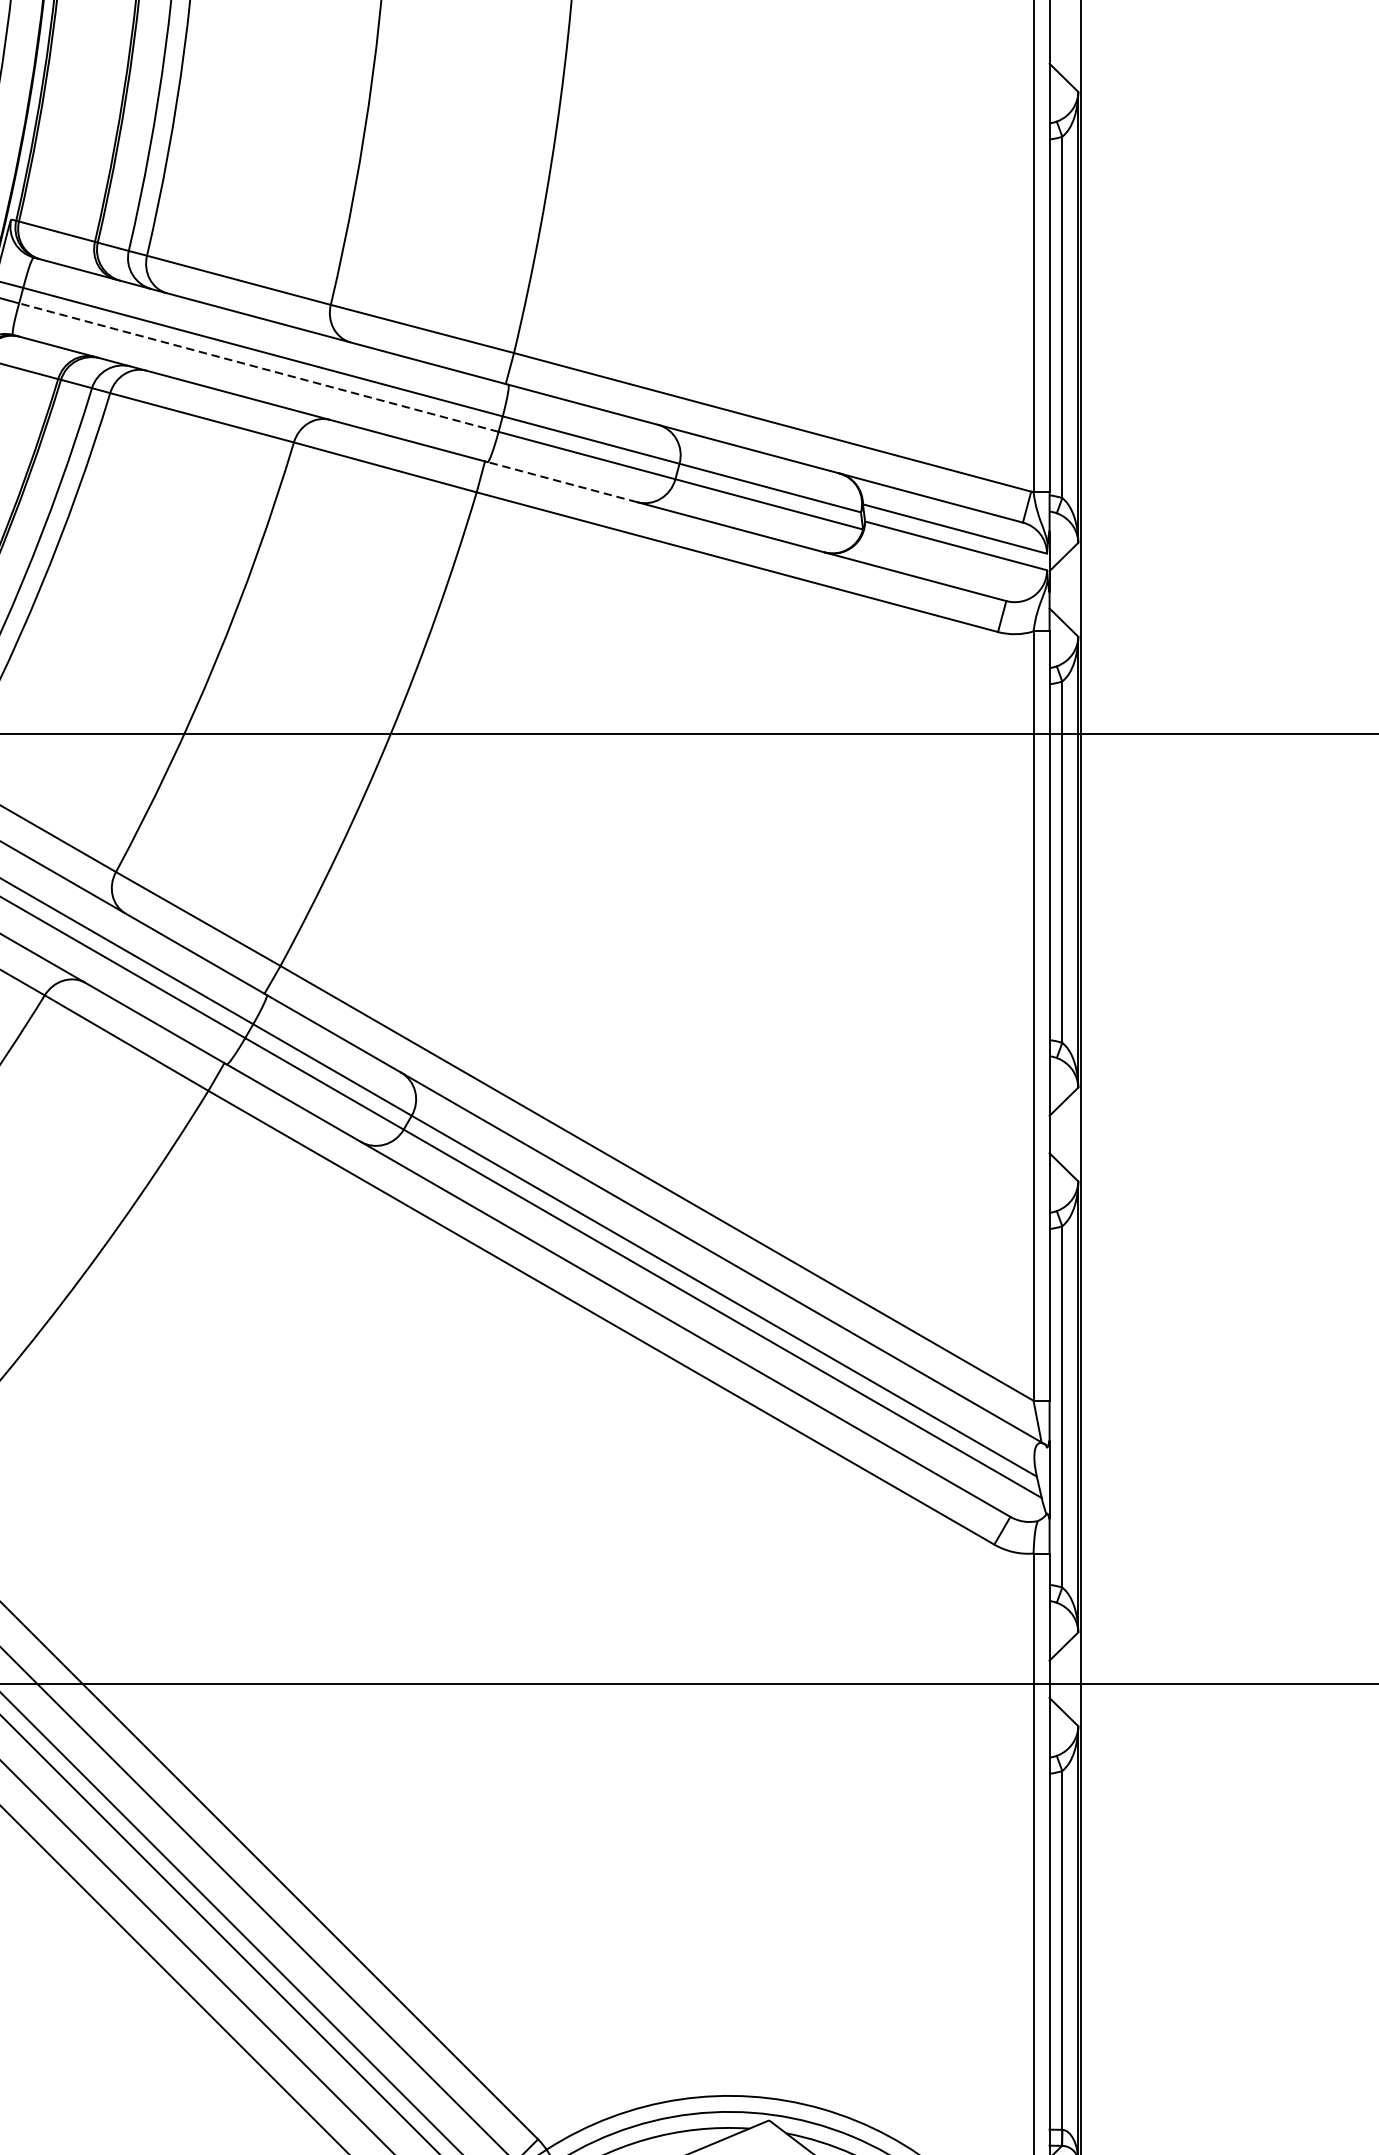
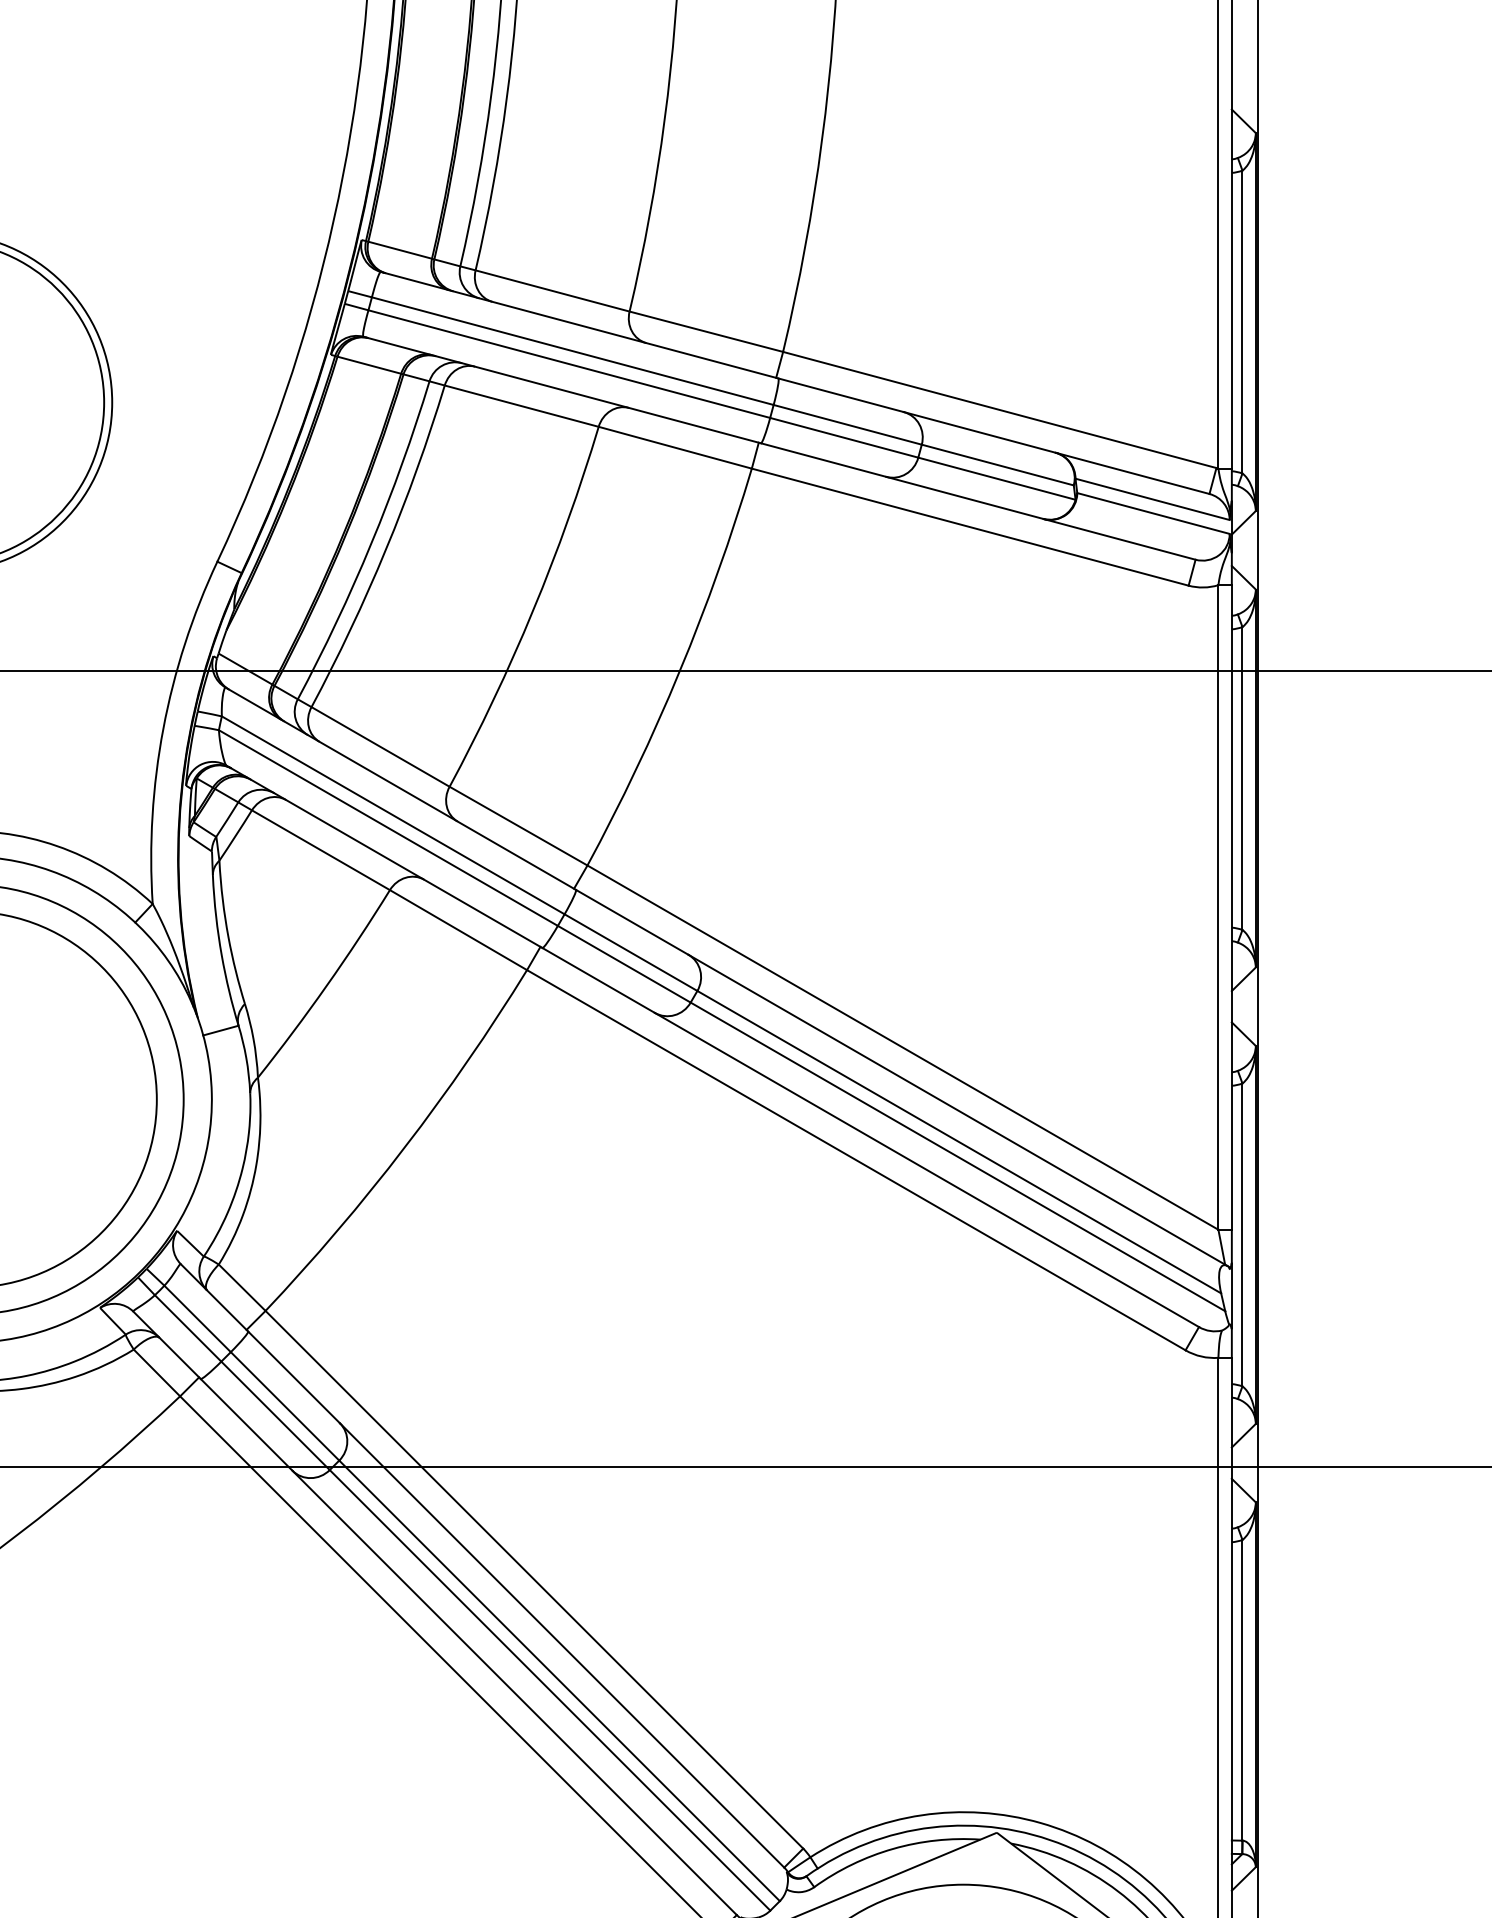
line: (259, 368) -> (569, 364), dashed -> solid
line: (562, 482) -> (823, 460), dashed -> solid

